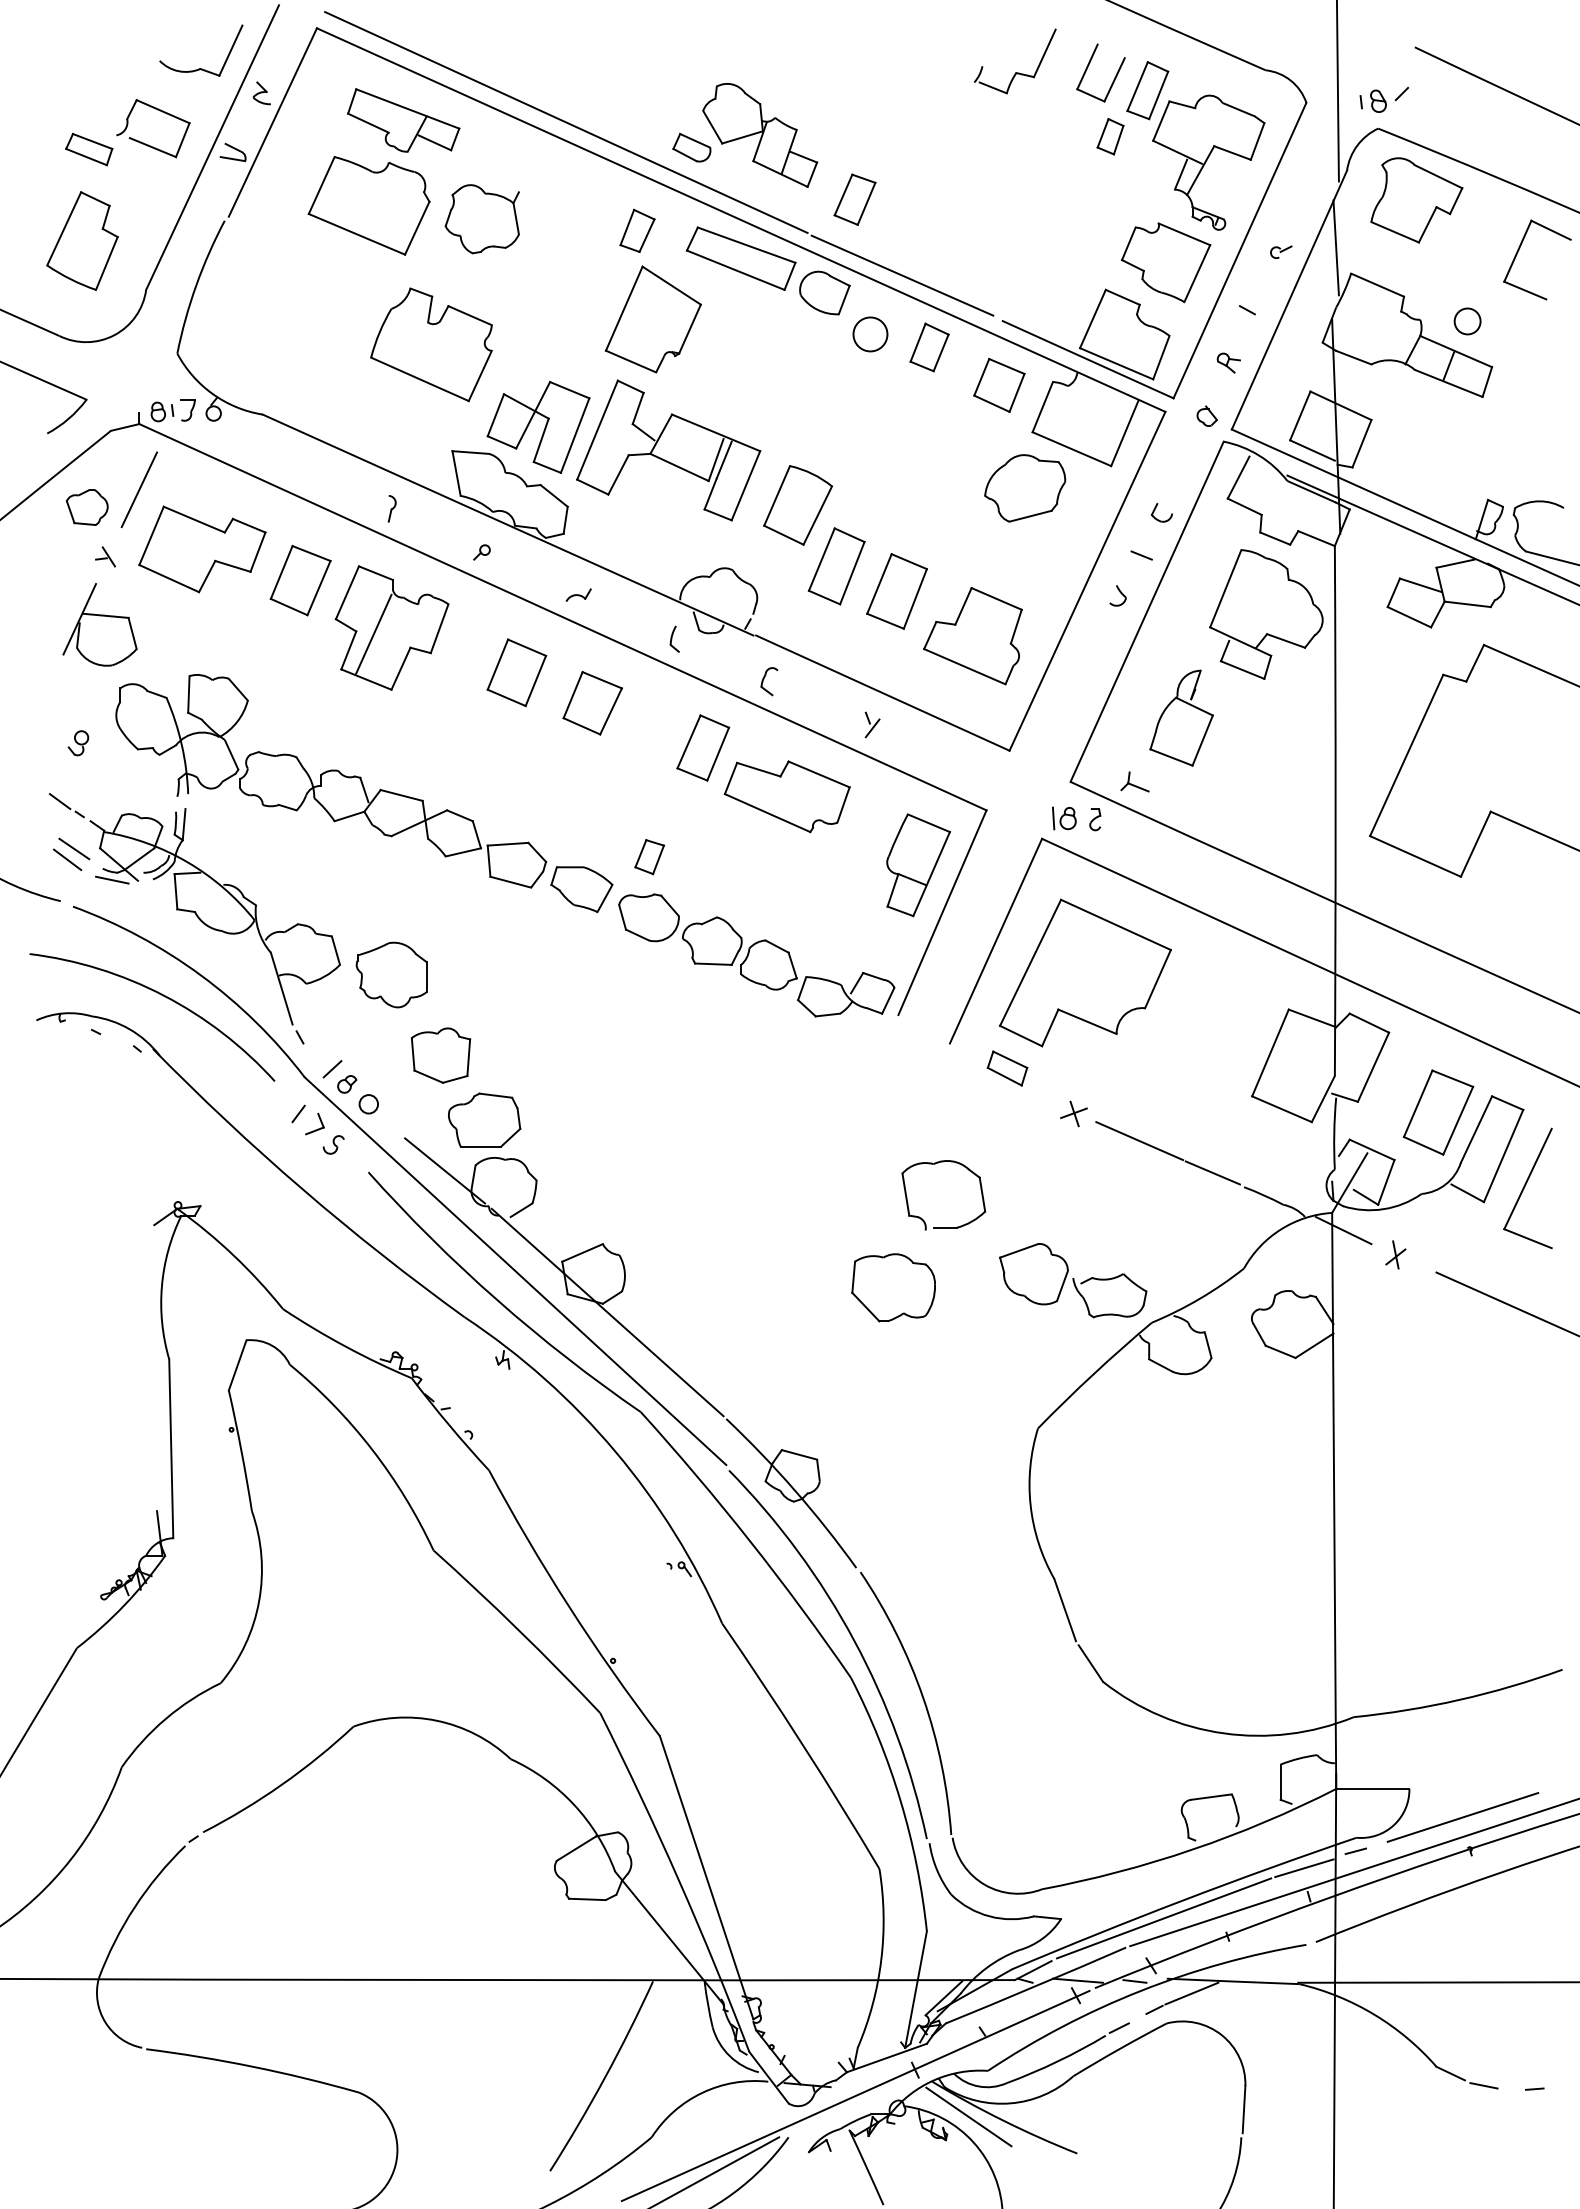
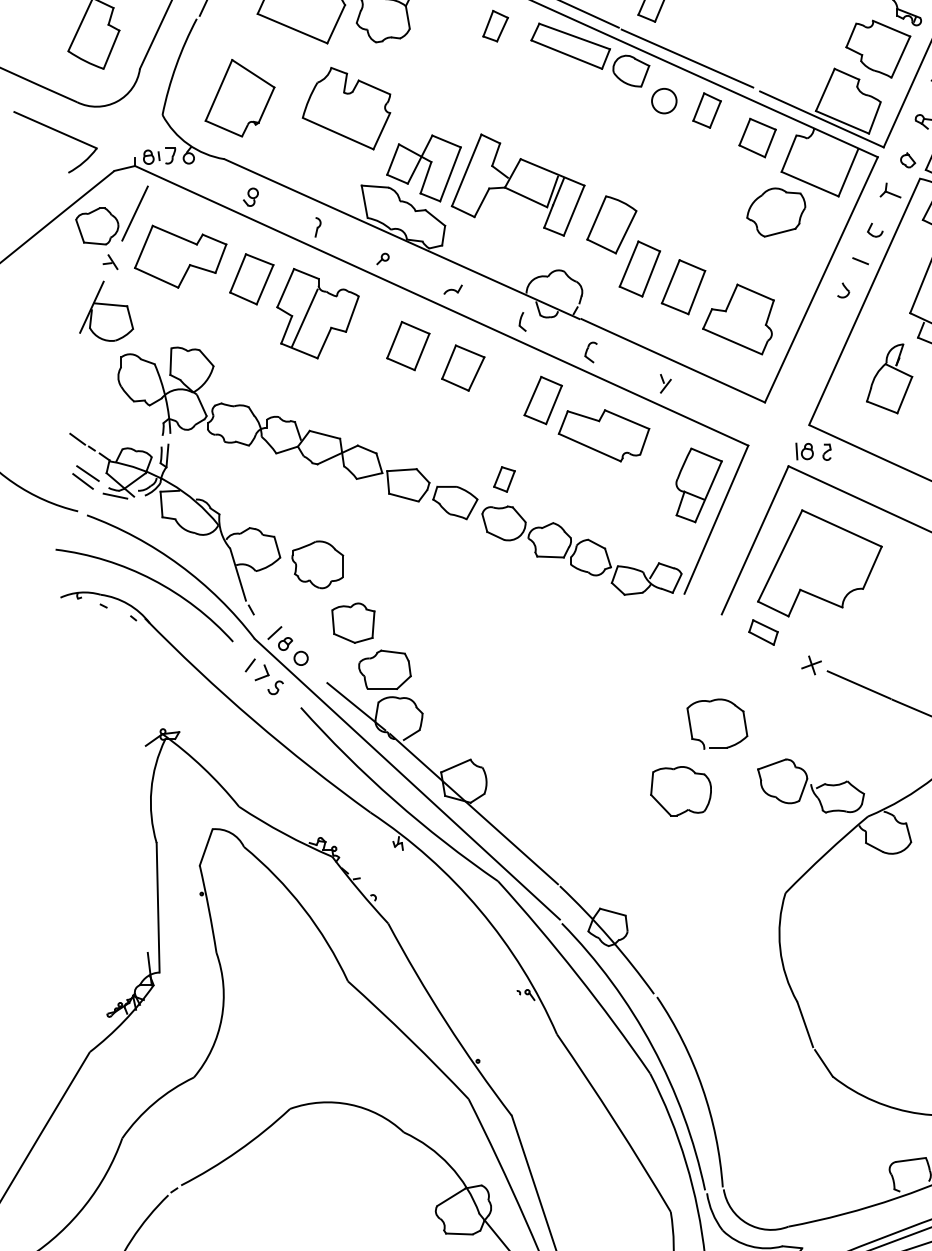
part: (652, 319) -> (239, 98), moved
part: (87, 507) -> (97, 226), size x1.43
part: (78, 743) -> (250, 197), moved
part: (1134, 781) -> (890, 190), moved

